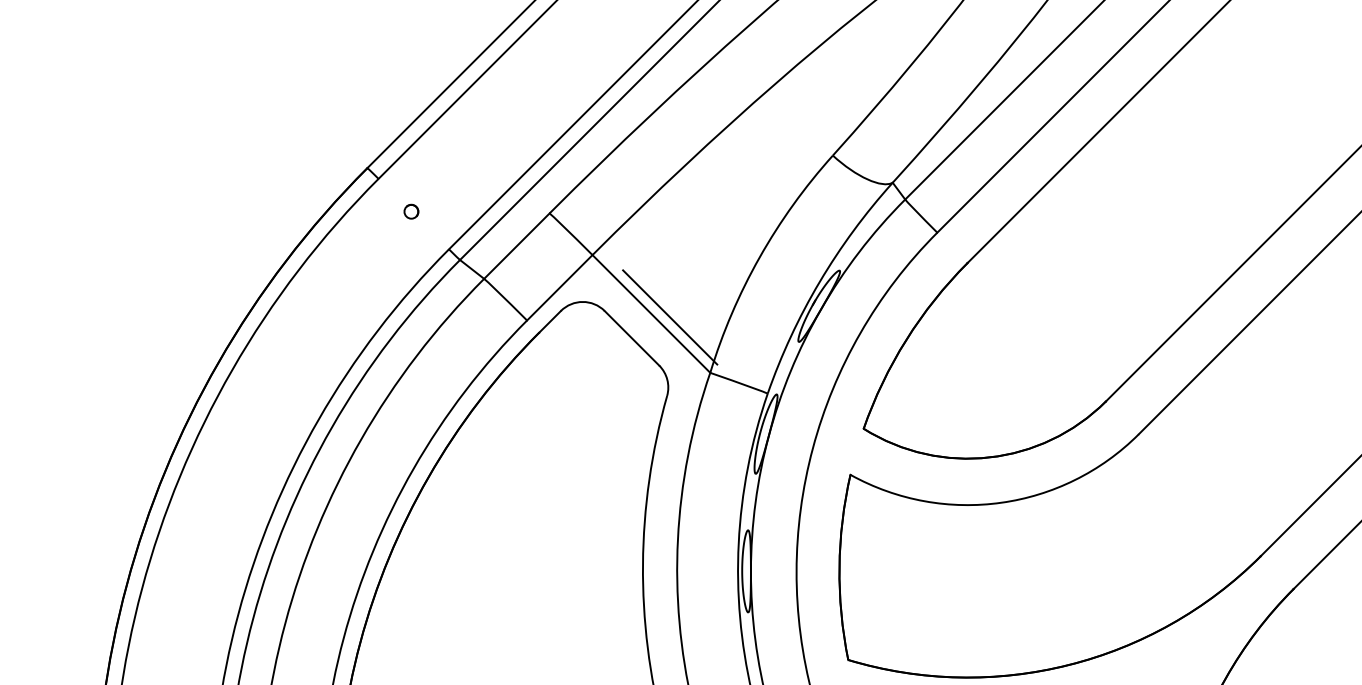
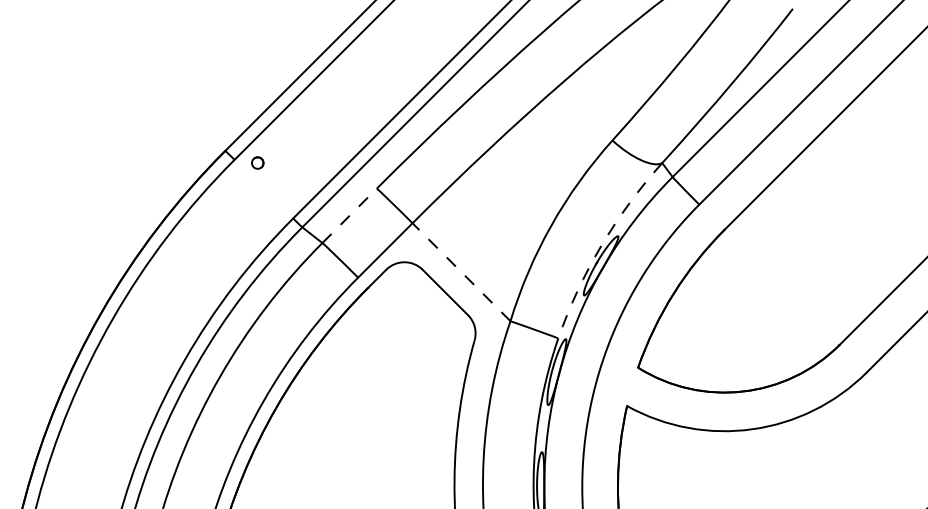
part: (411, 211) -> (257, 162), moved
line: (517, 245) -> (350, 215), solid -> dashed
arc: (819, 281) -> (601, 245), solid -> dashed
line: (651, 313) -> (461, 271), solid -> dashed
line: (669, 317) -> (476, 275), removed

